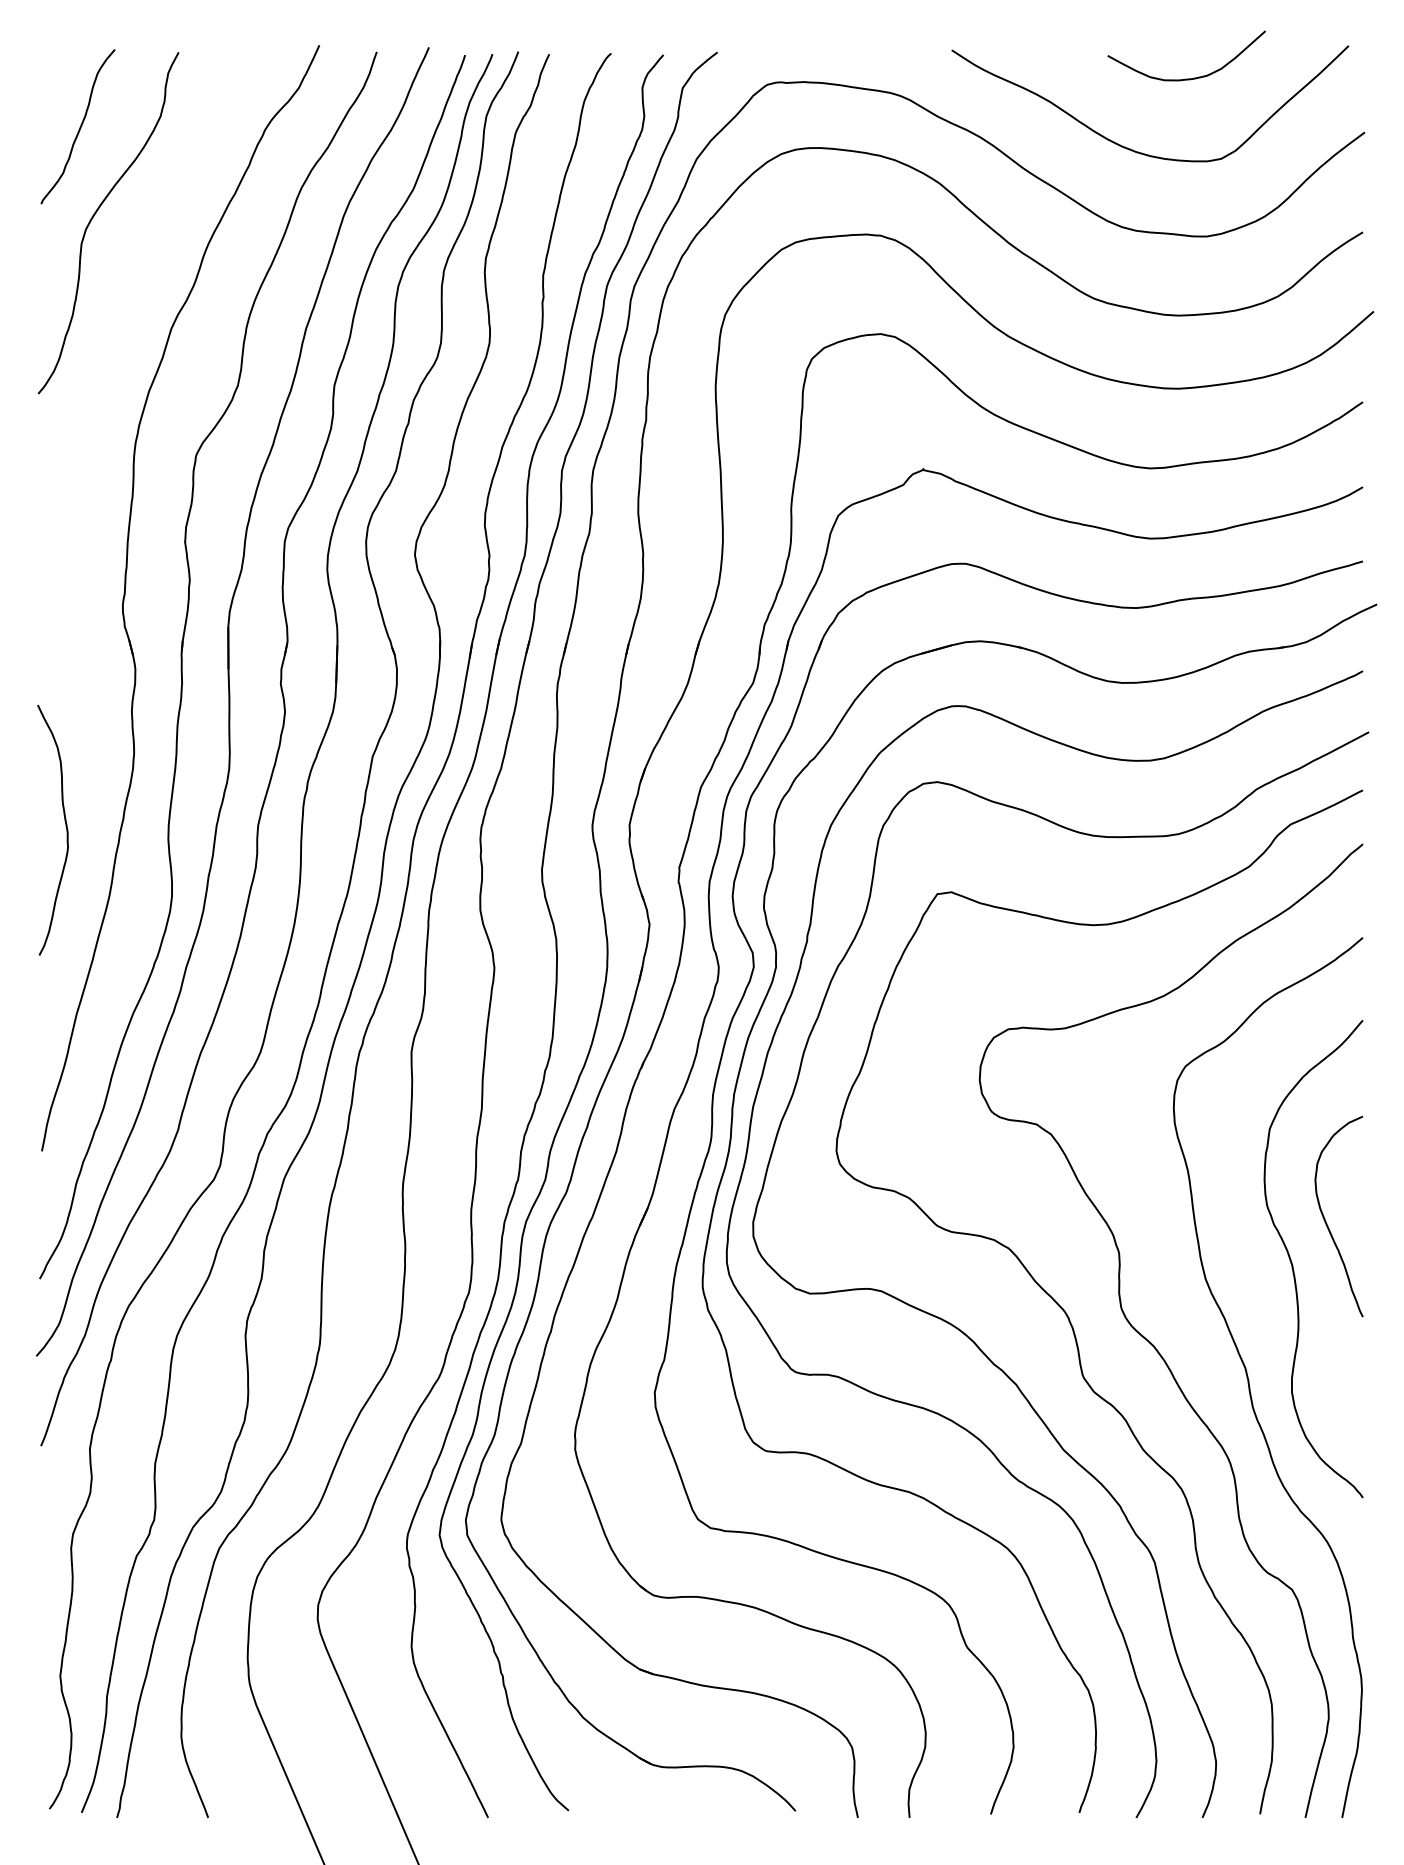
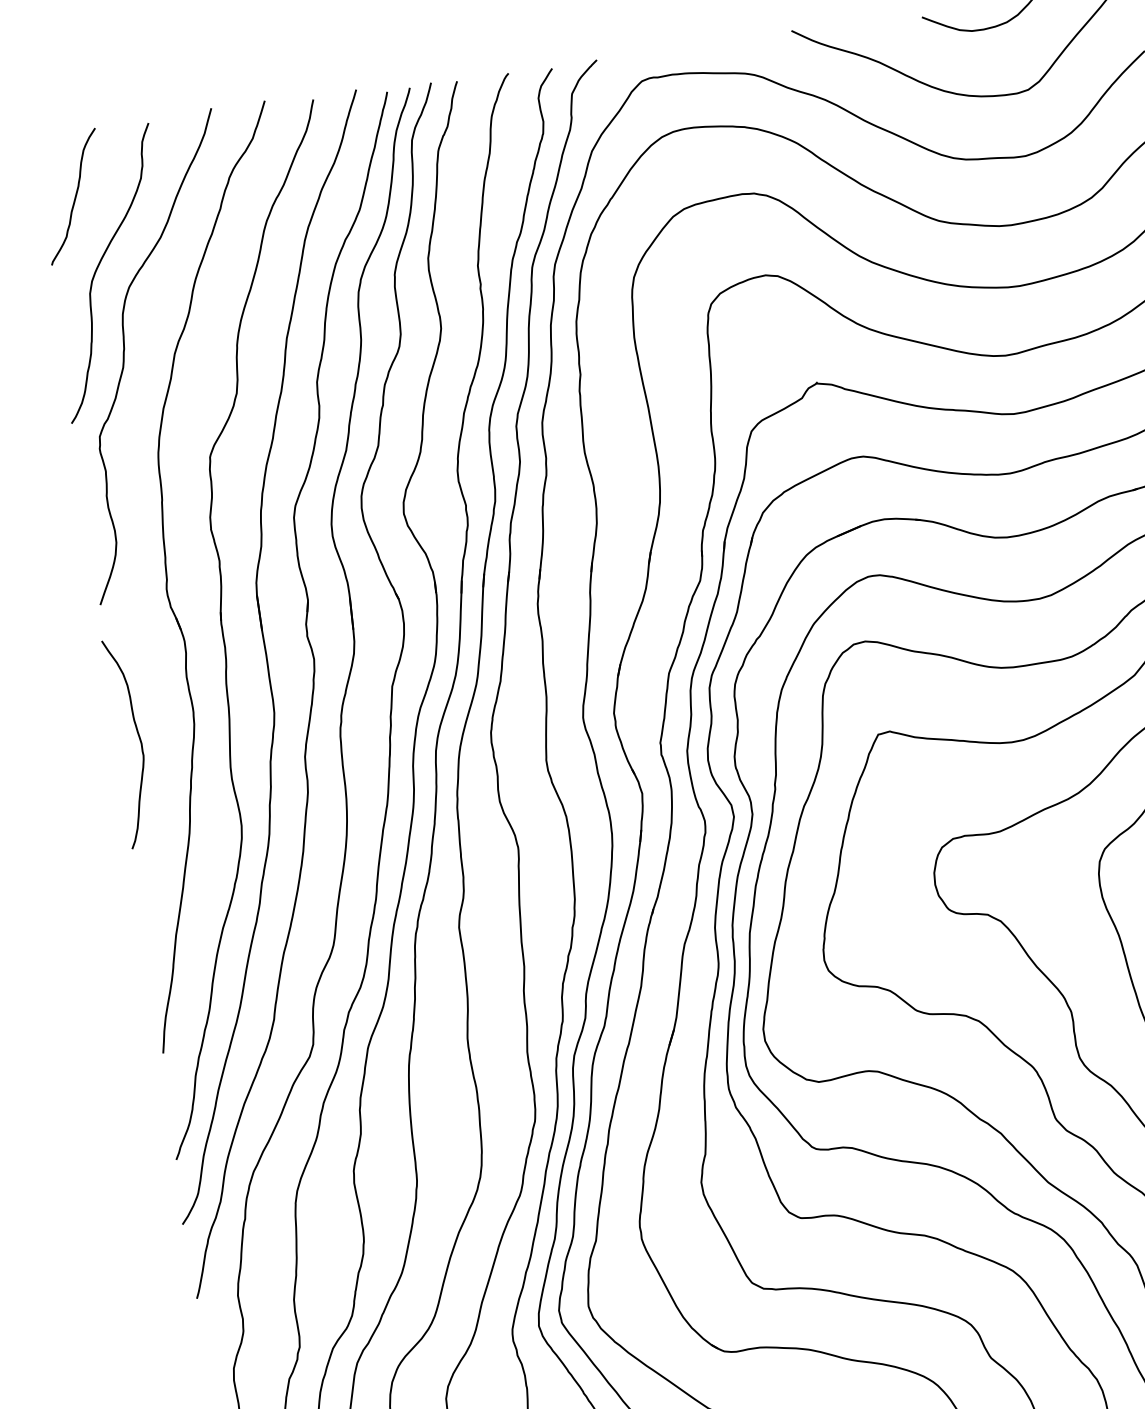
curve: (112, 320) -> (124, 353), added
curve: (65, 826) -> (139, 738), moved

